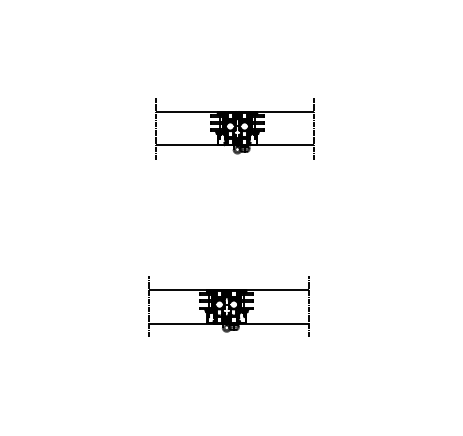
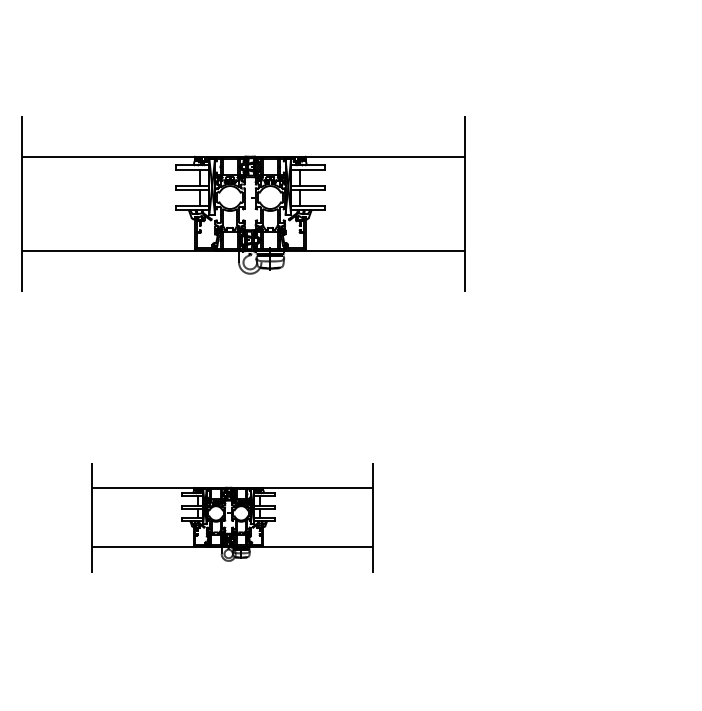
part: (234, 128) -> (242, 203), size x1.6

